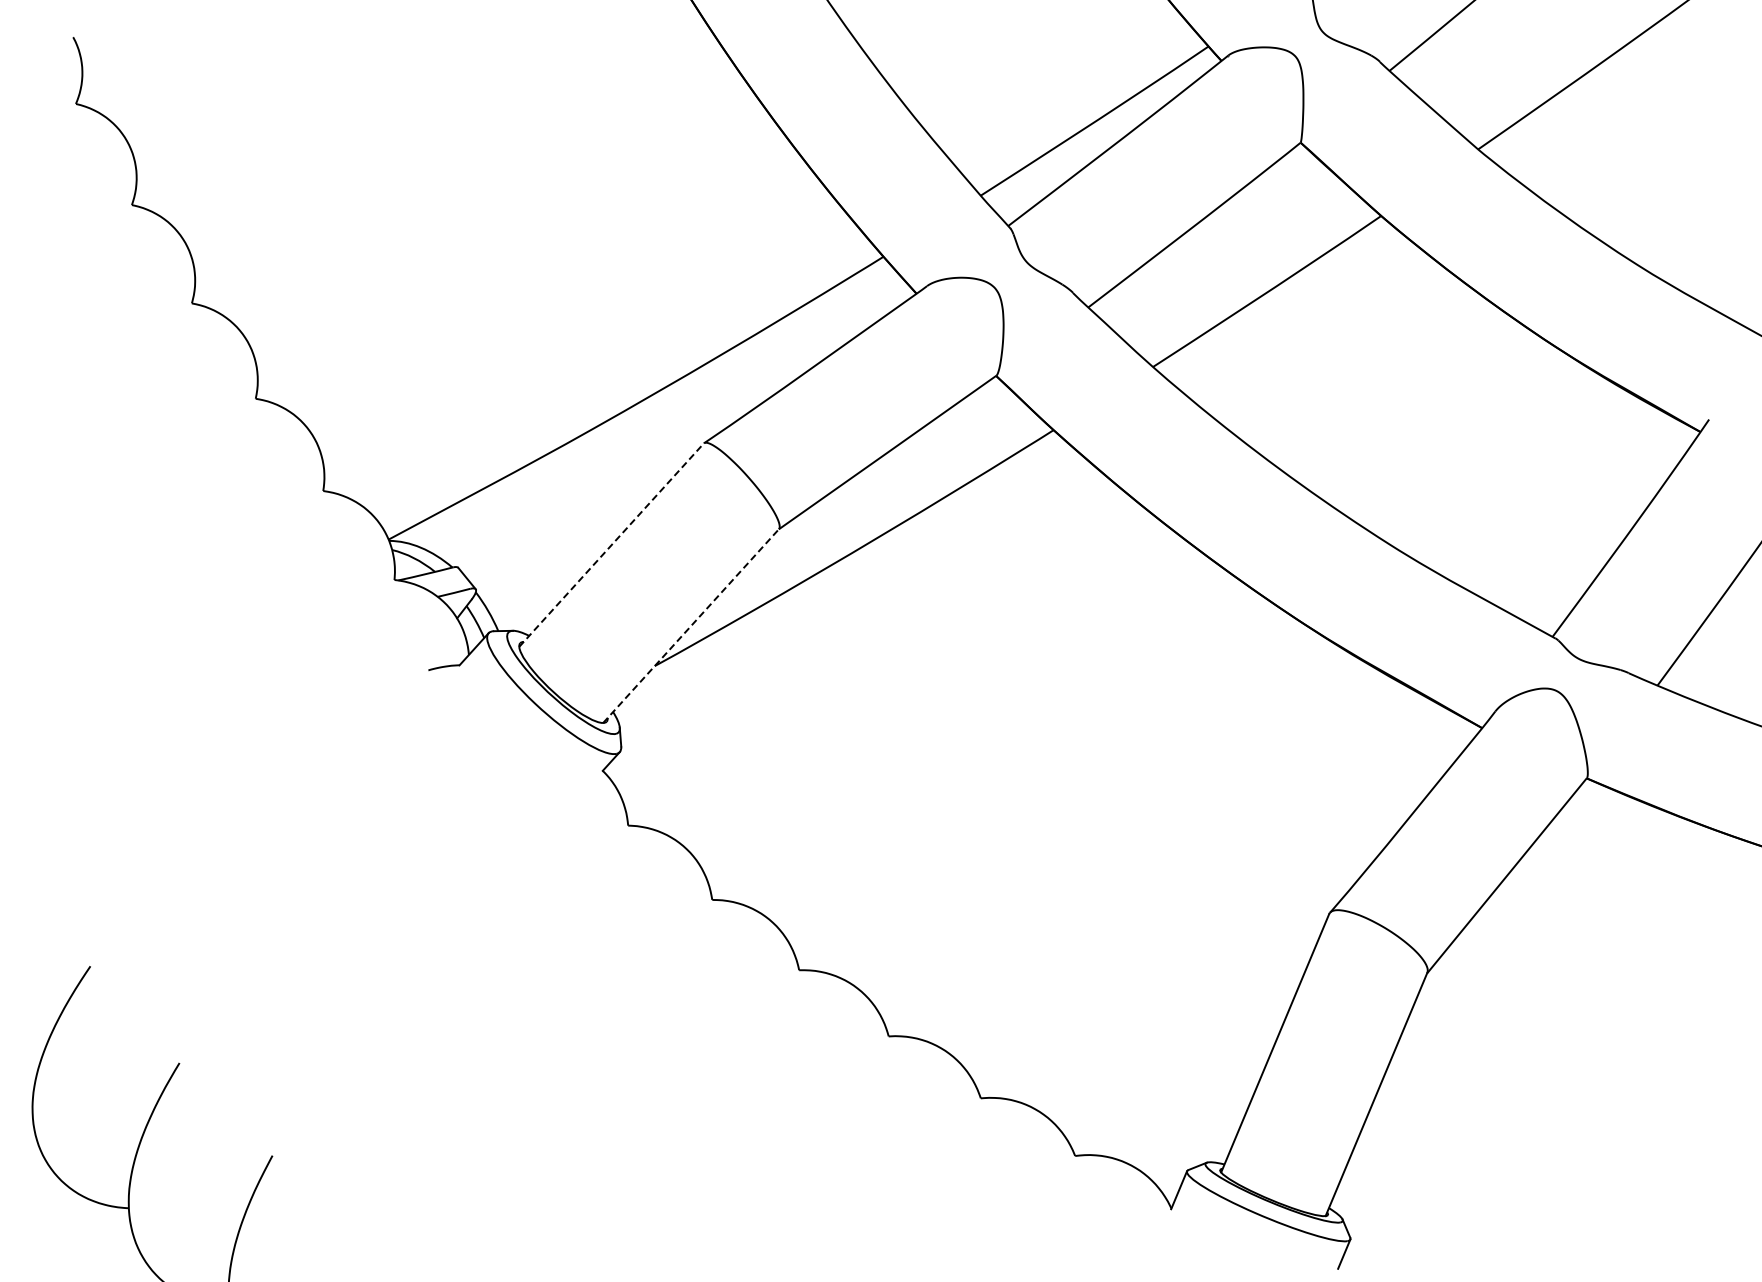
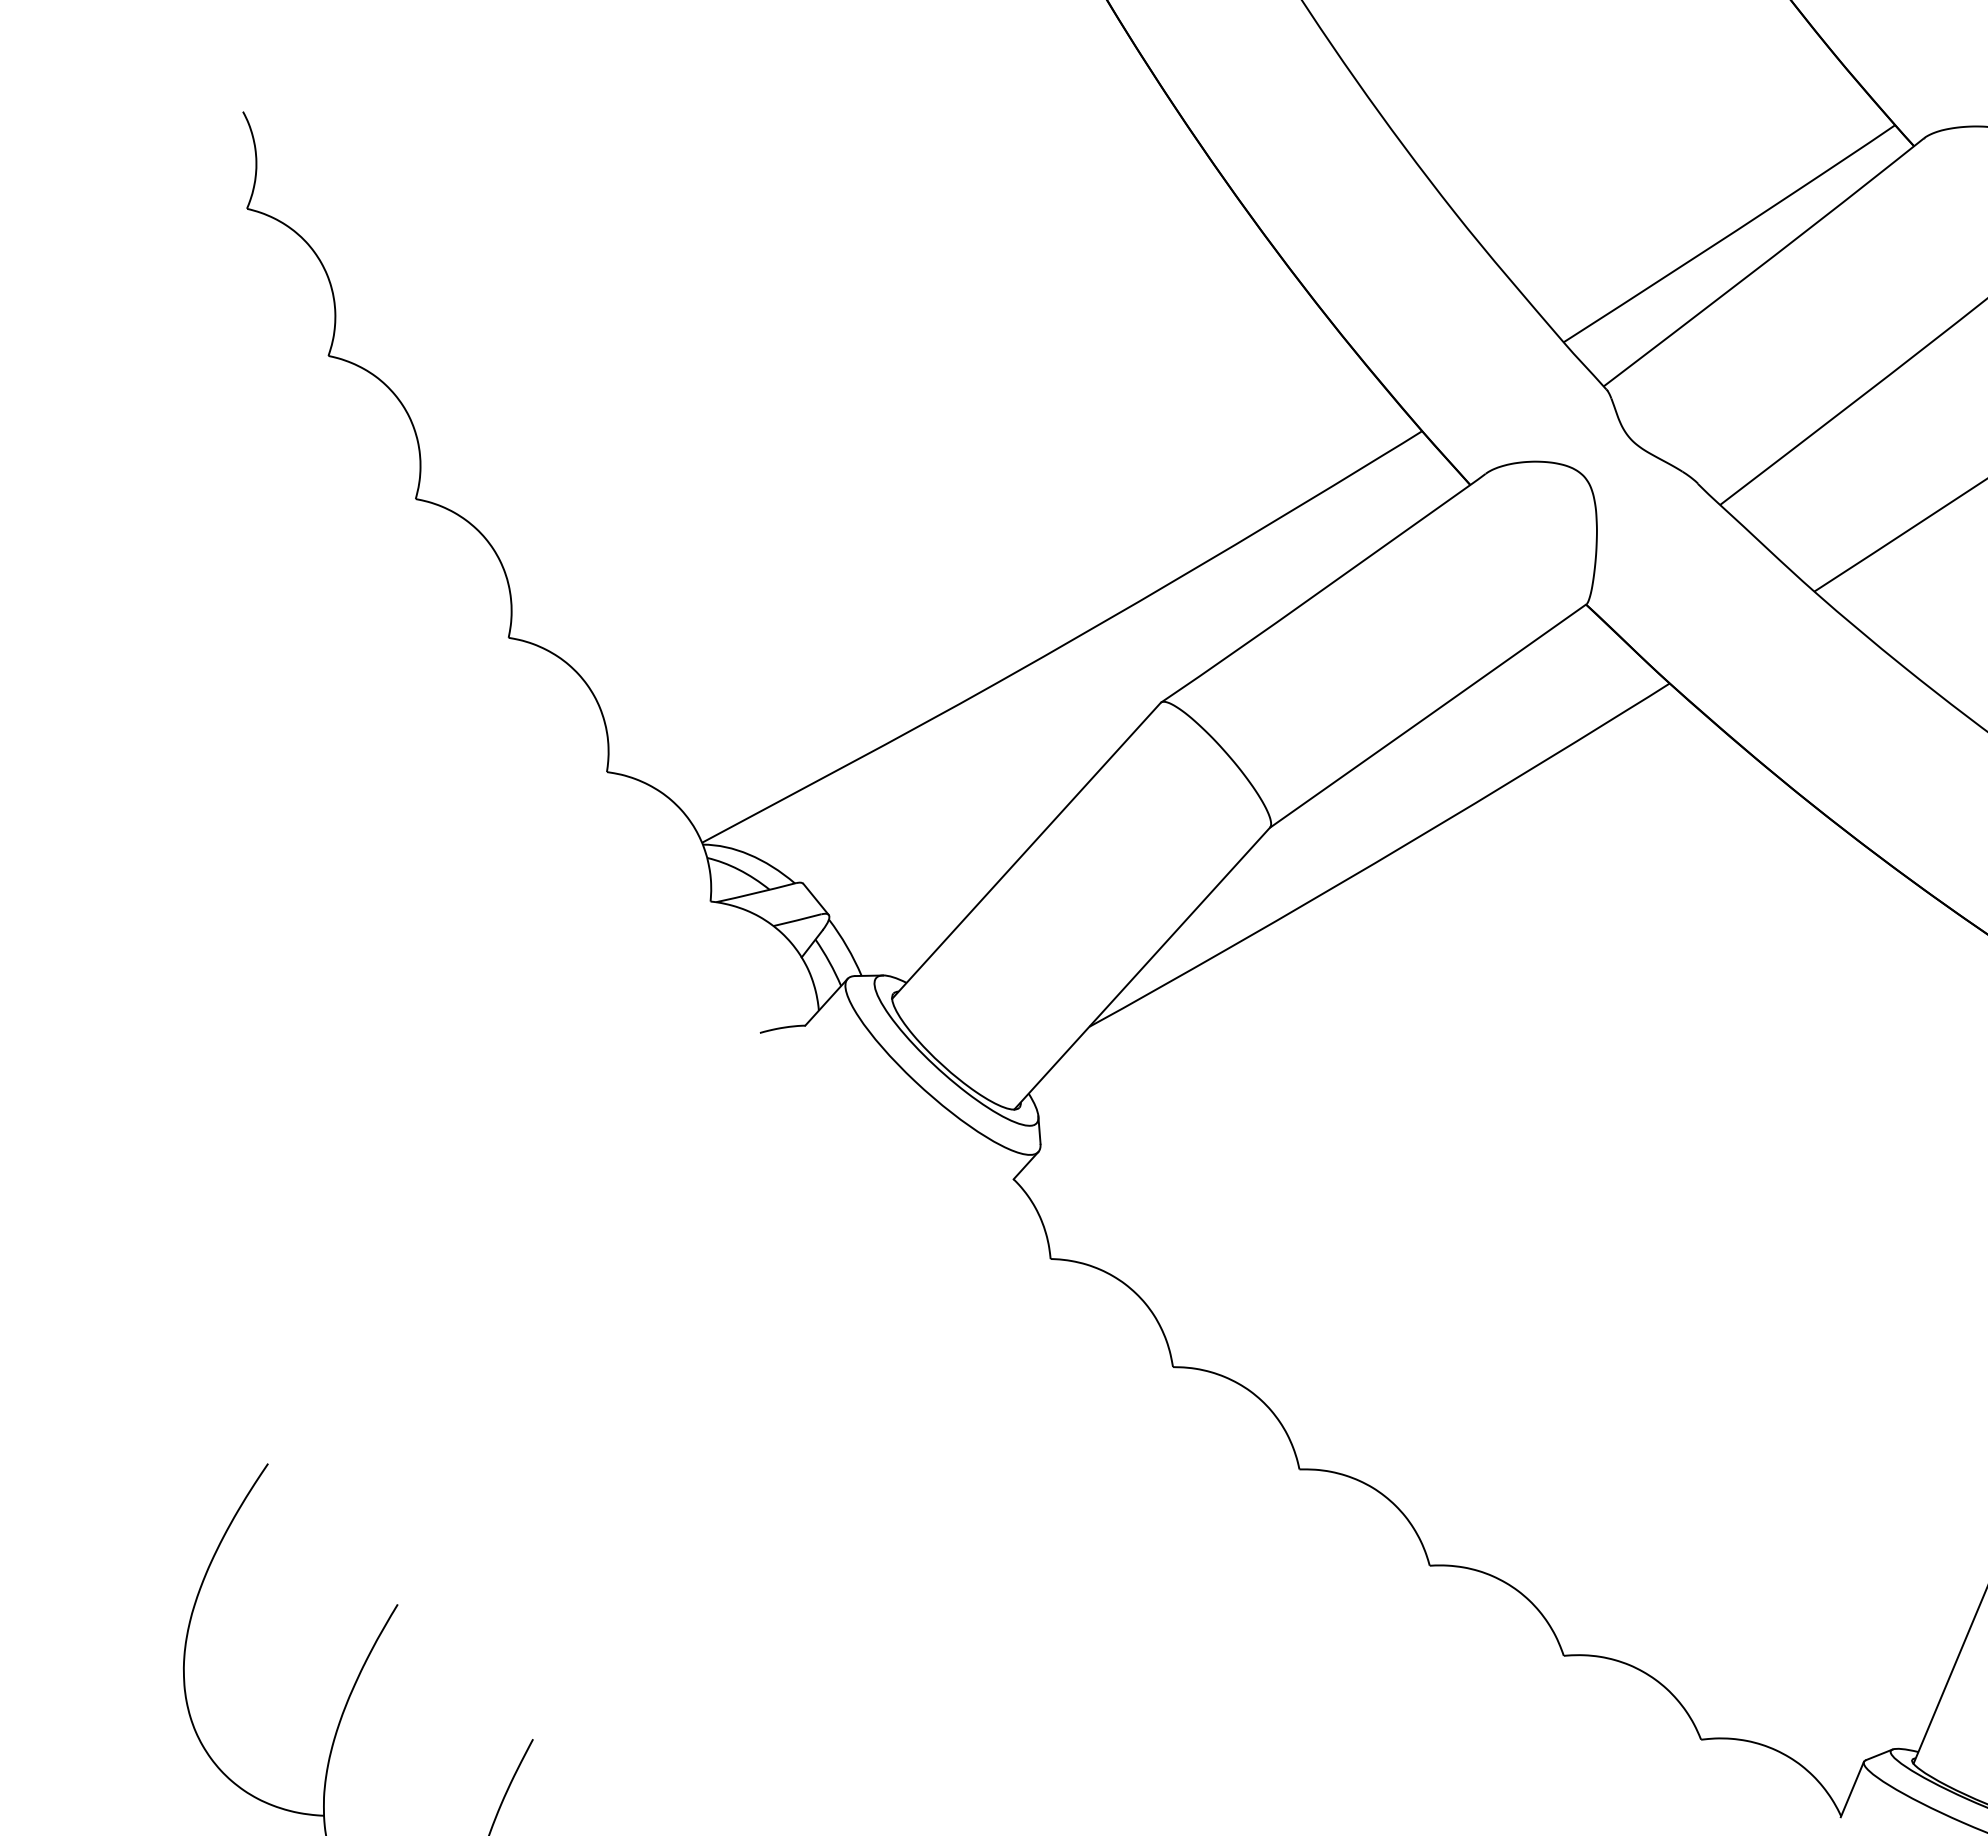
line: (611, 544) -> (1026, 849), dashed -> solid
line: (691, 626) -> (1142, 969), dashed -> solid

